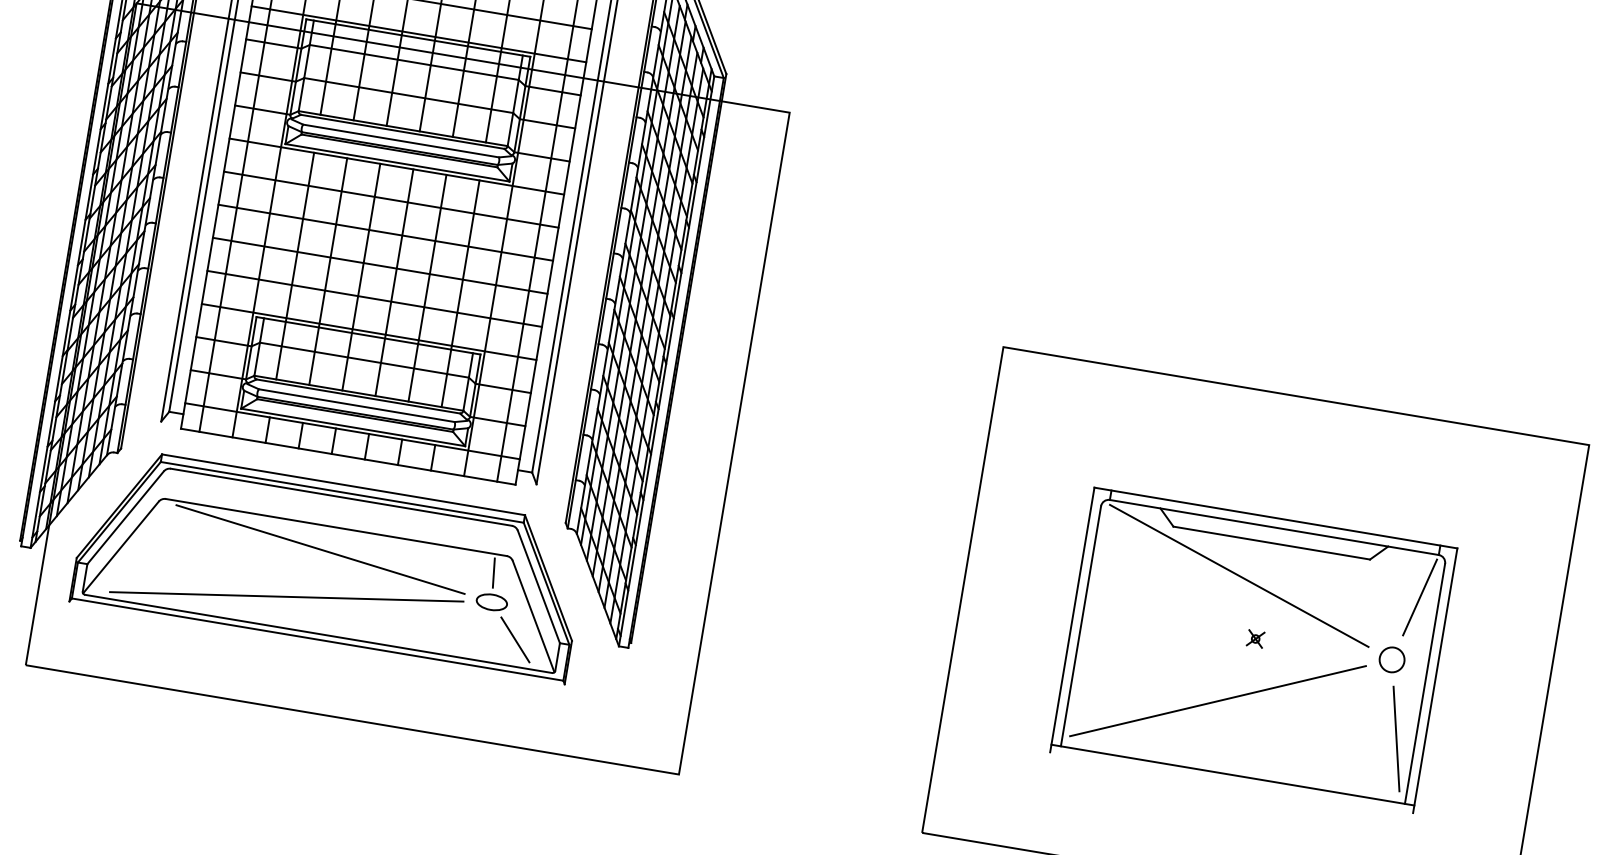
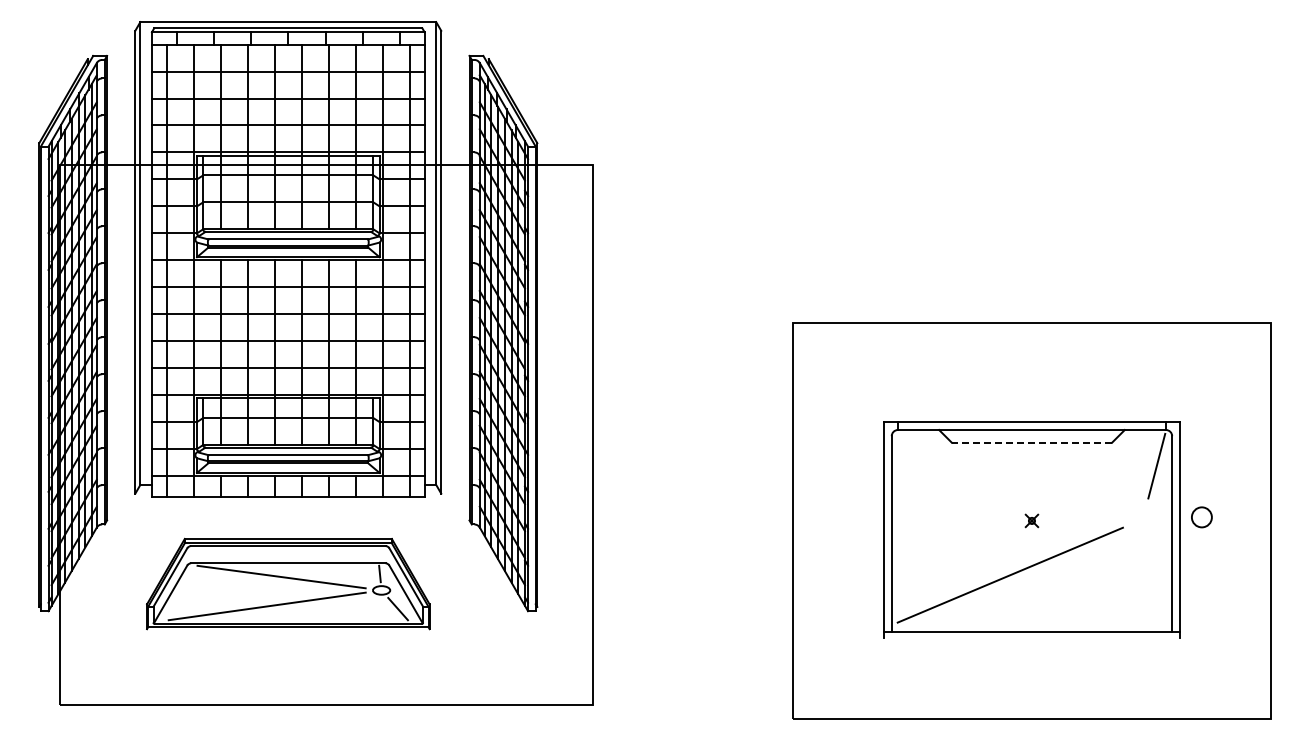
line: (1271, 542) -> (1031, 442), solid -> dashed
part: (330, 563) -> (288, 583), size x0.7
line: (1239, 575) -> (1010, 472), removed
circle: (1391, 659) -> (1201, 517), moved
line: (1396, 738) -> (1156, 581), removed

